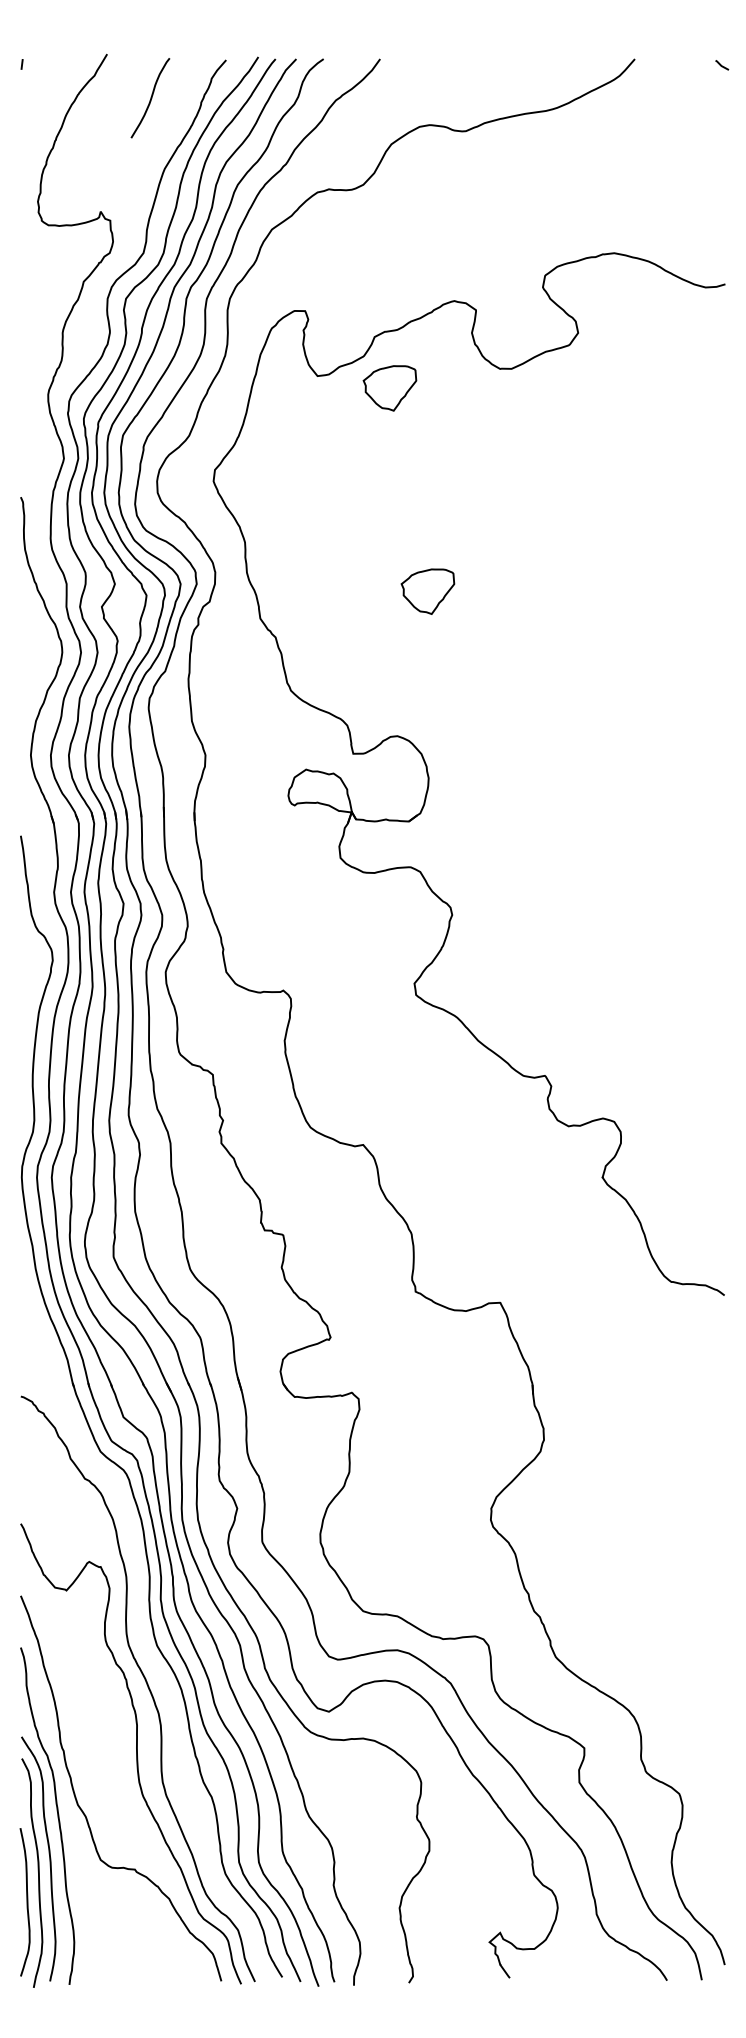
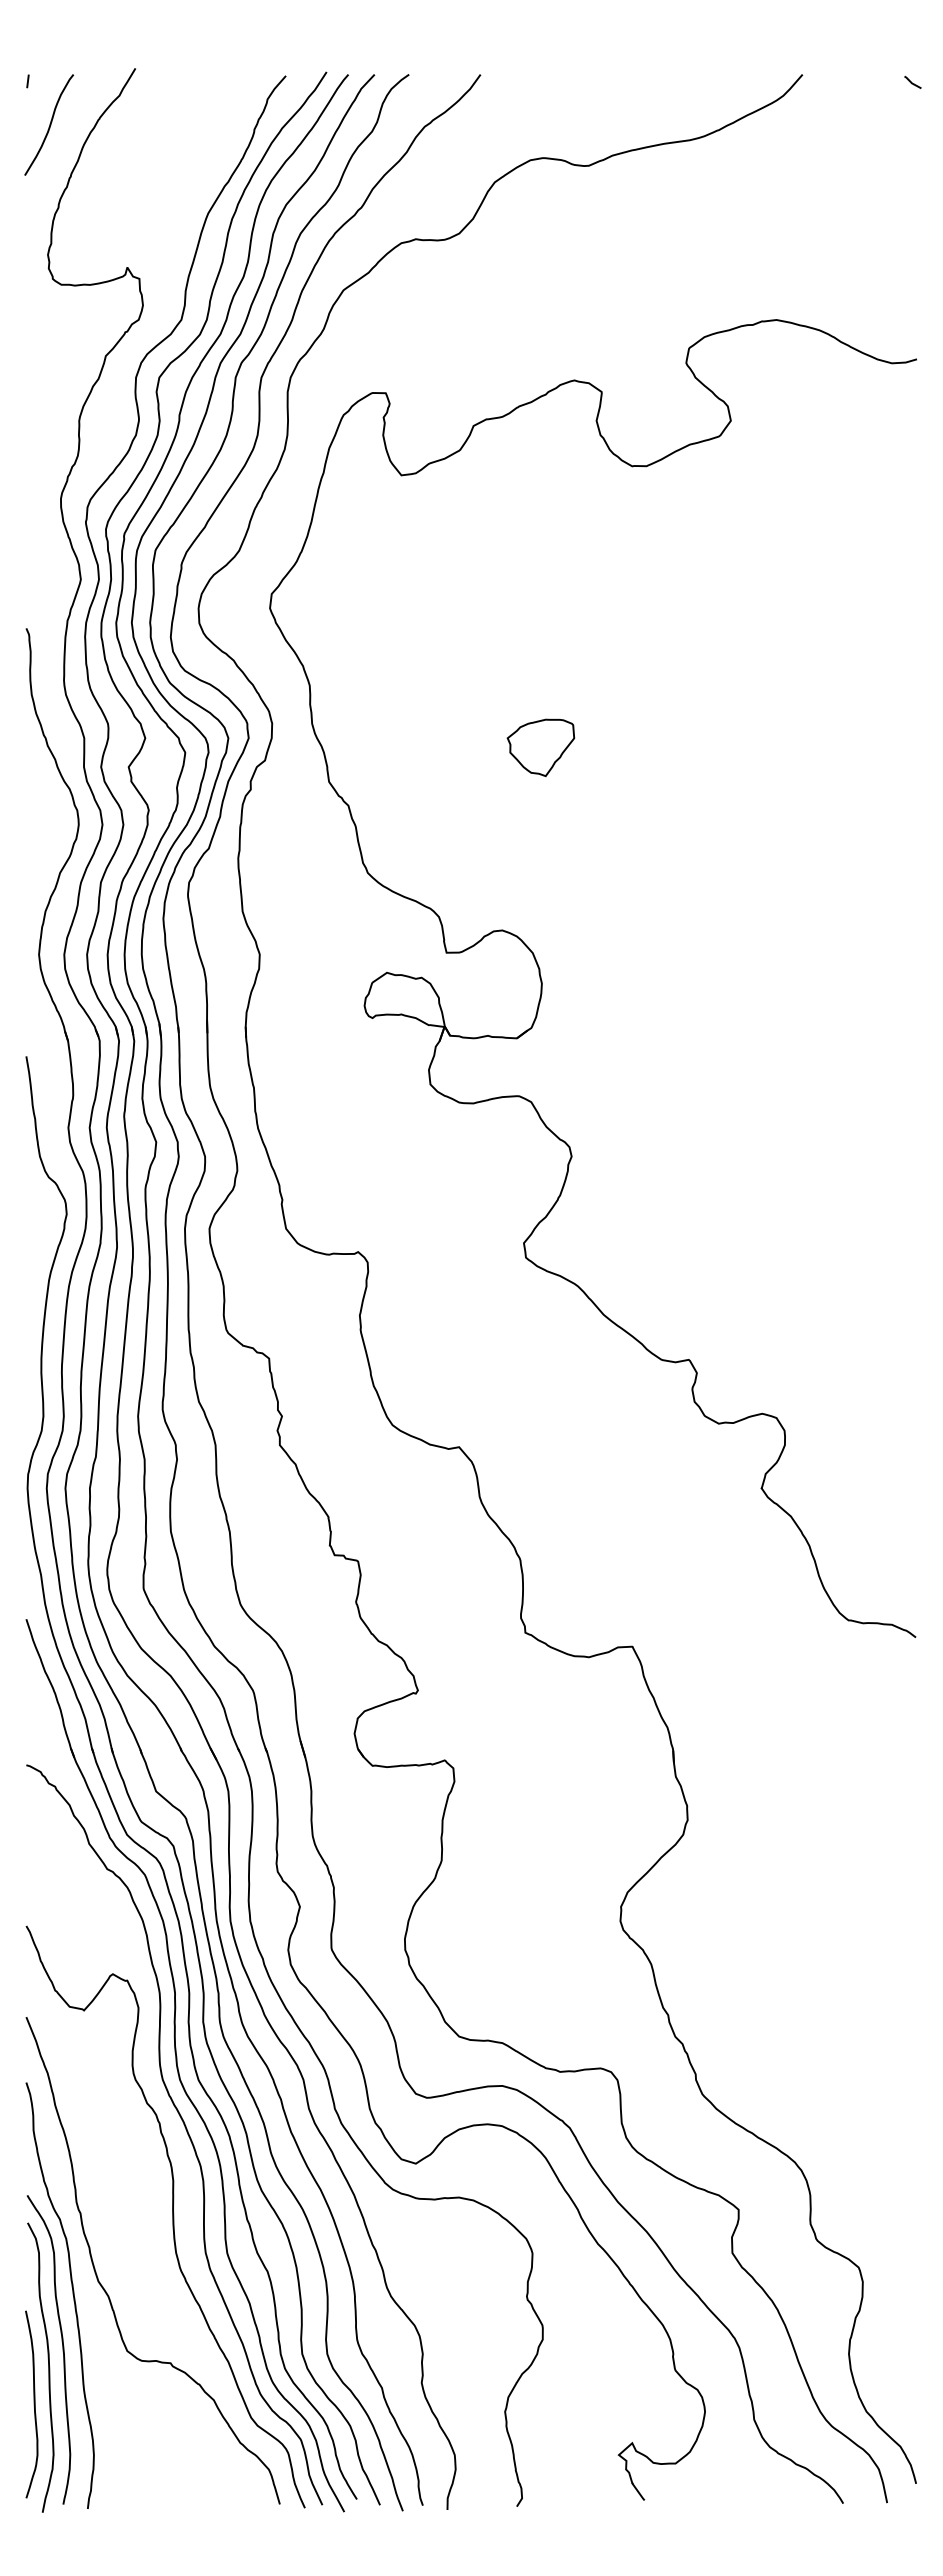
curve: (150, 97) -> (49, 124), moved
part: (389, 388) -> (492, 490), removed
part: (141, 1634) -> (178, 2066), added

